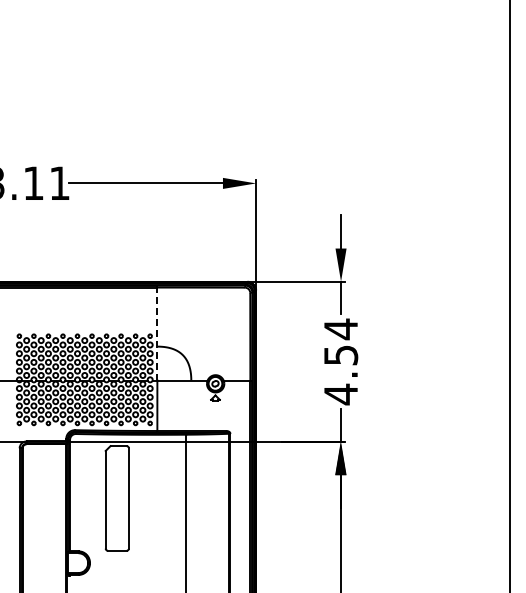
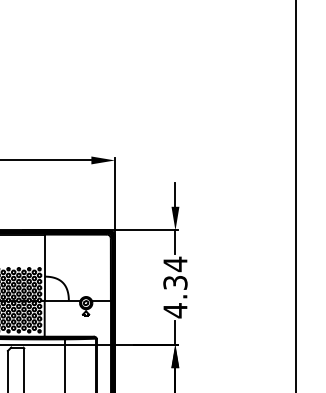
line: (157, 333) -> (44, 267), dashed -> solid
text: (340, 354) -> (175, 282), 4.54 -> 4.34

